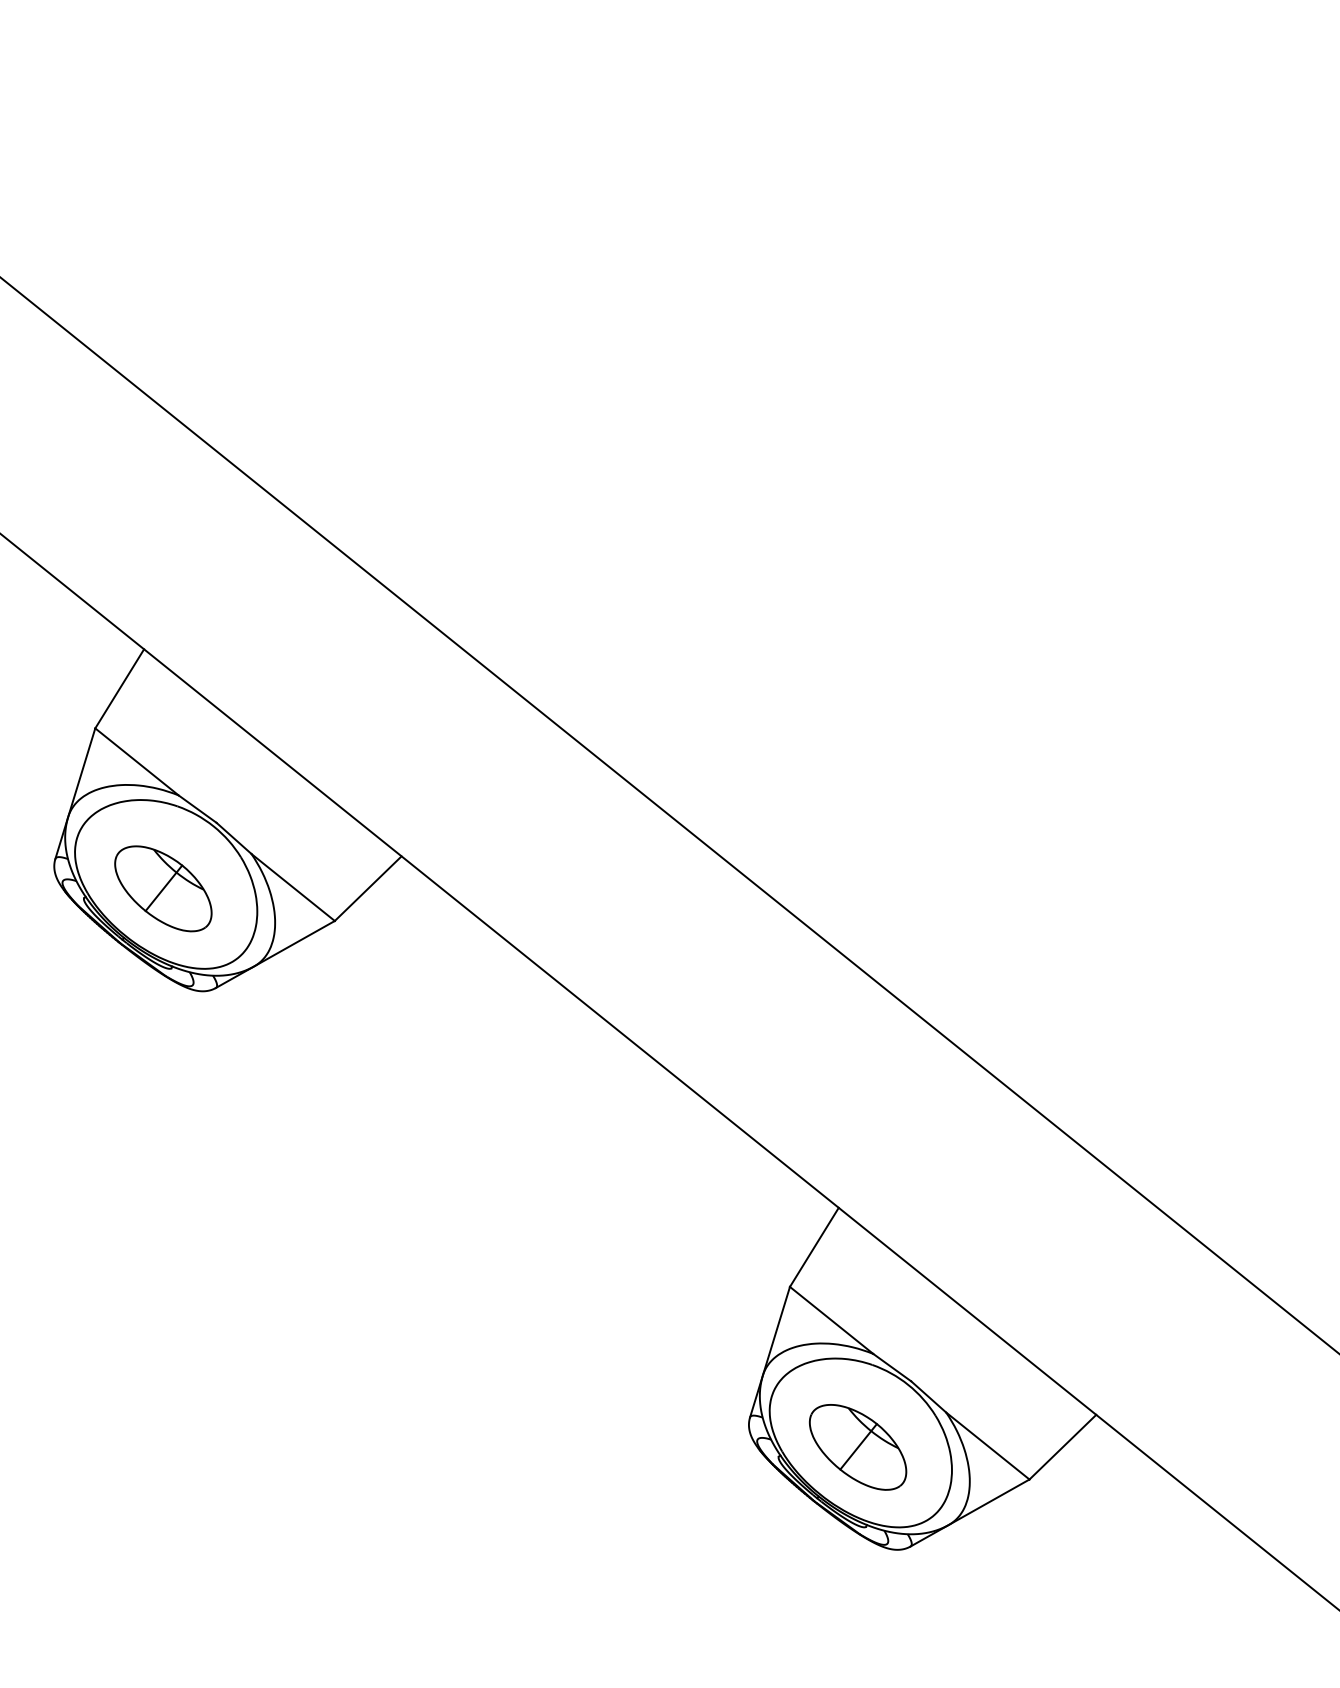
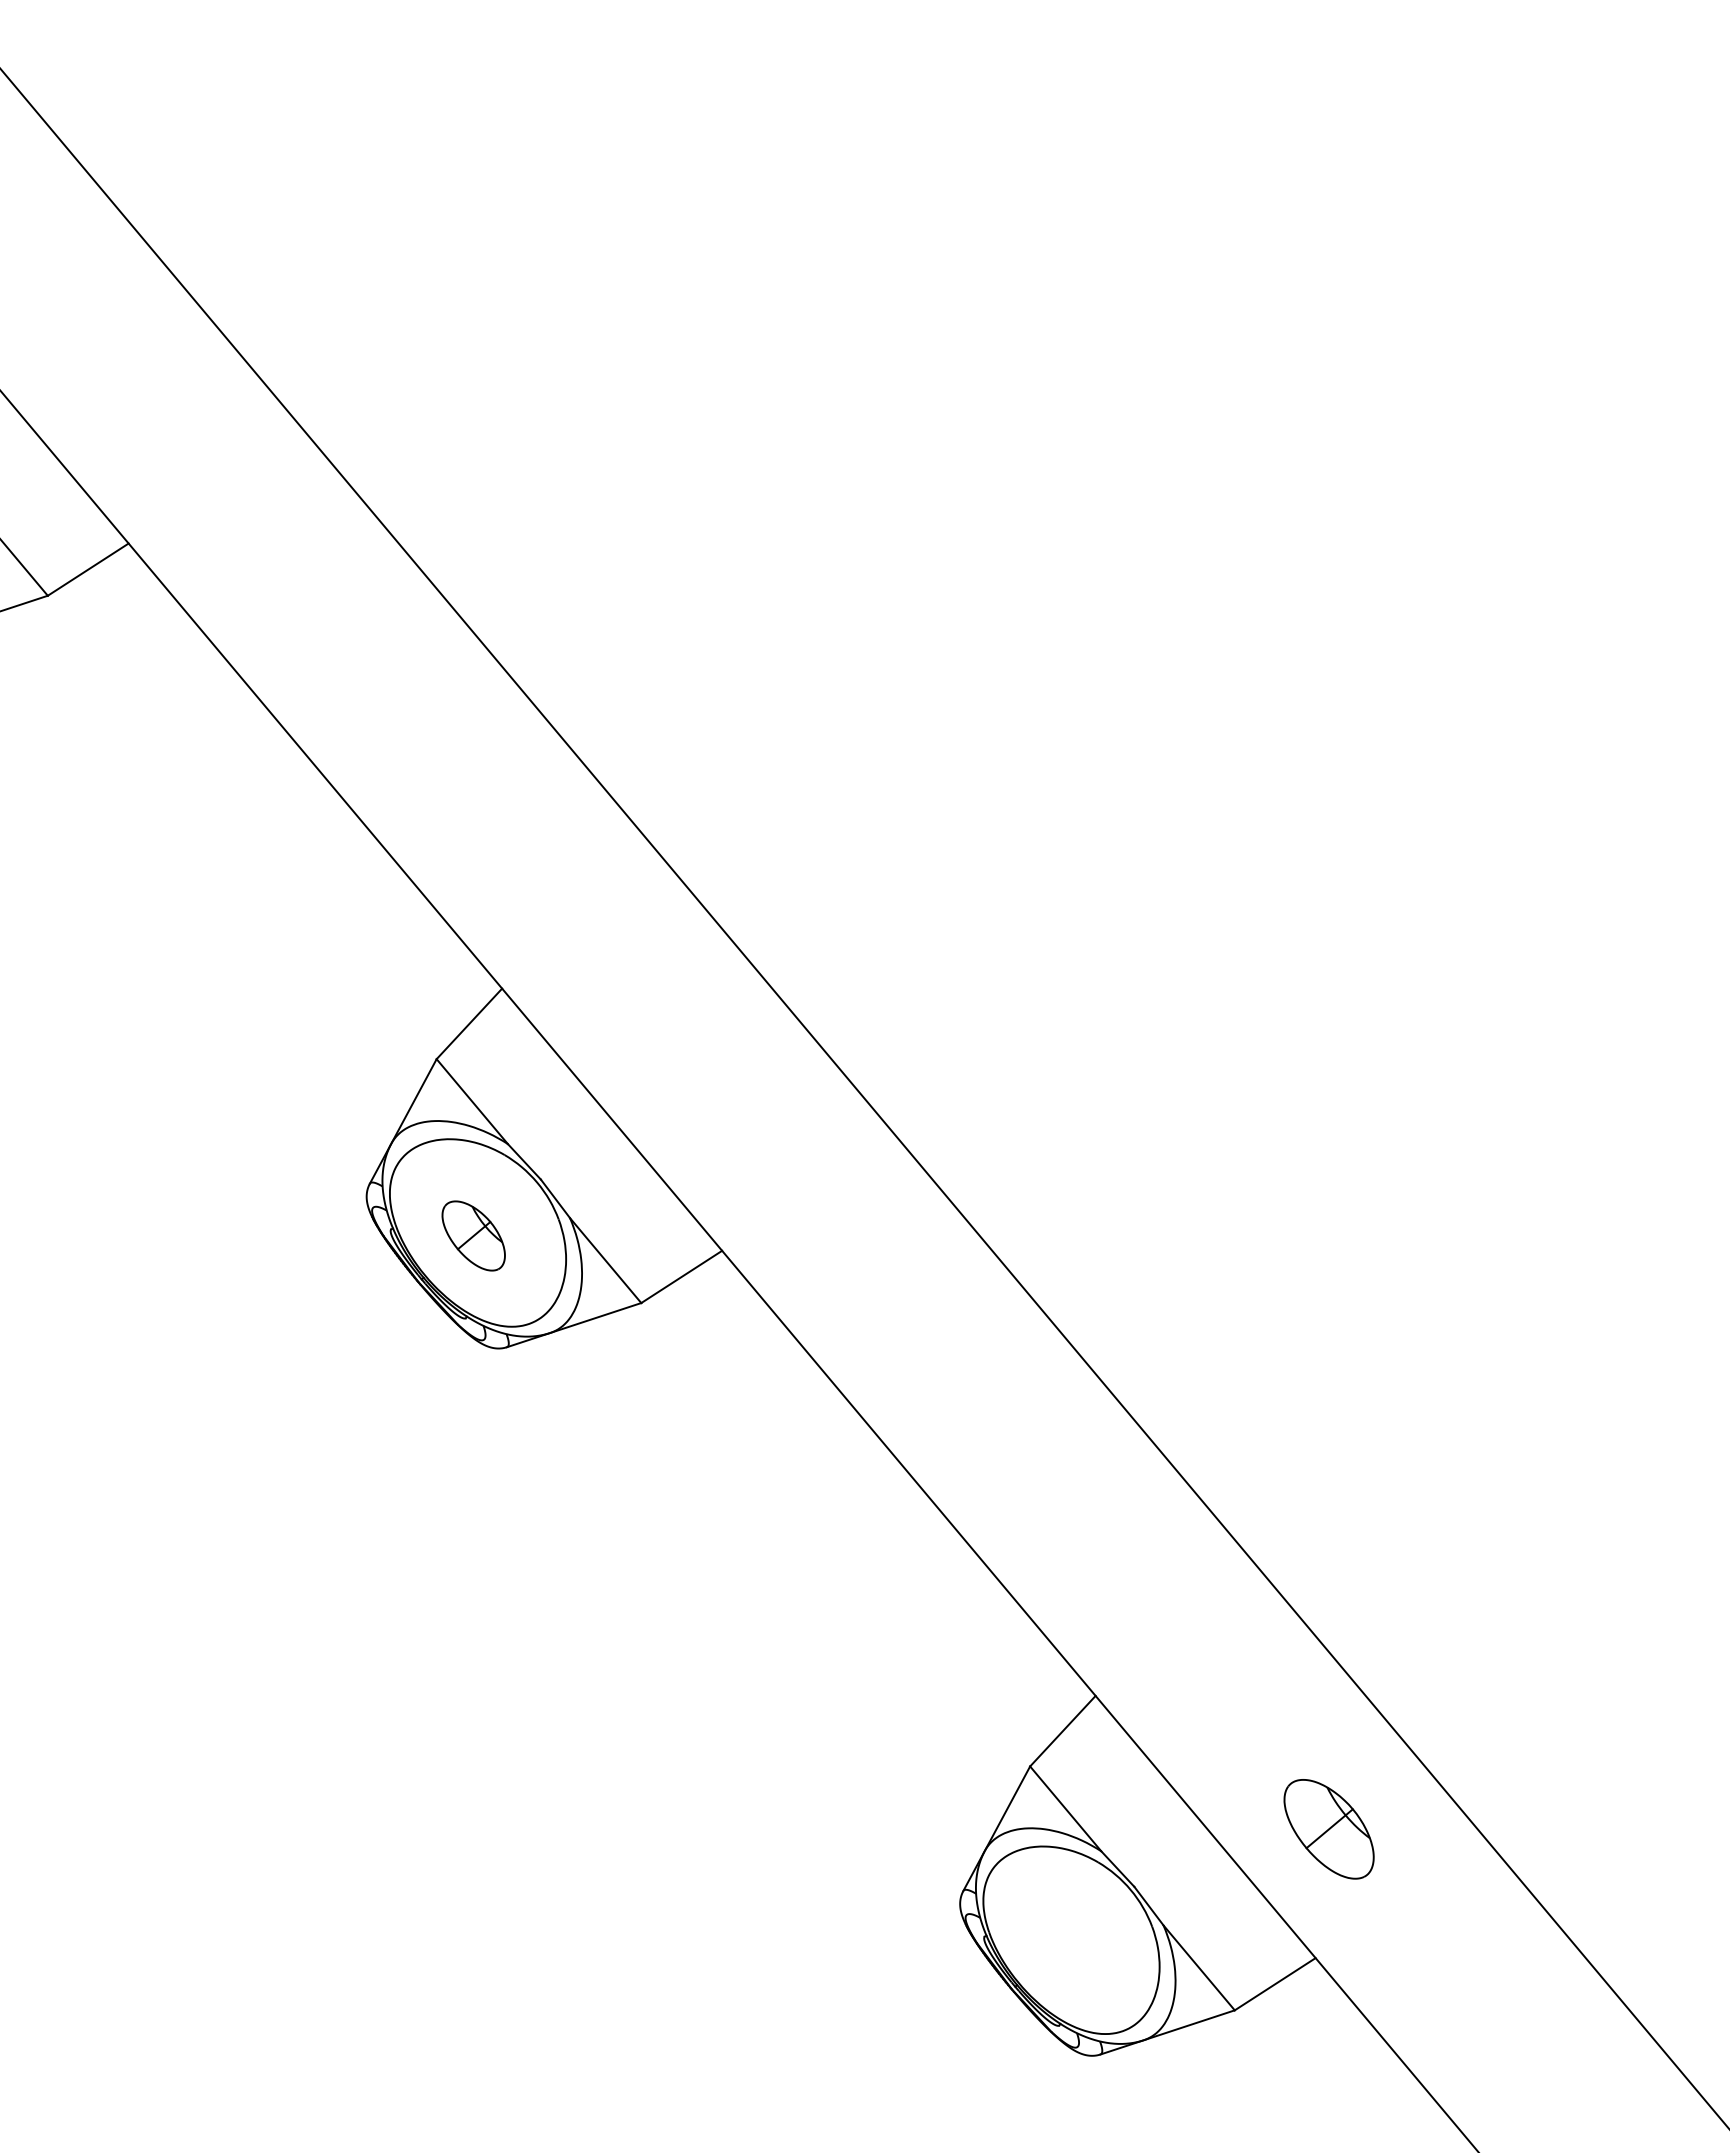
part: (163, 888) -> (473, 1235), size x0.7
part: (857, 1447) -> (1328, 1829), moved

